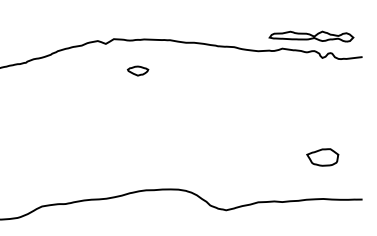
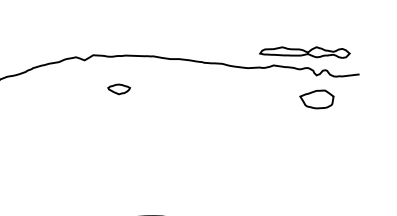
part: (322, 157) -> (316, 99), moved

